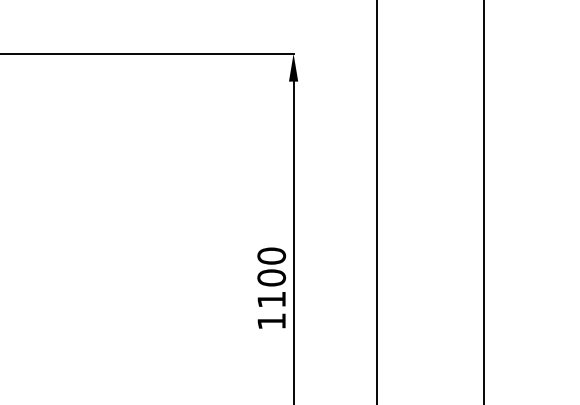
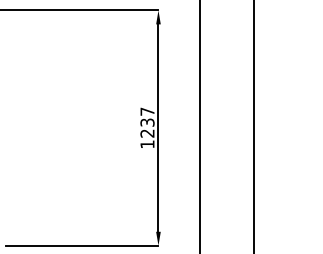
text: (271, 277) -> (147, 122), 1100 -> 1237

